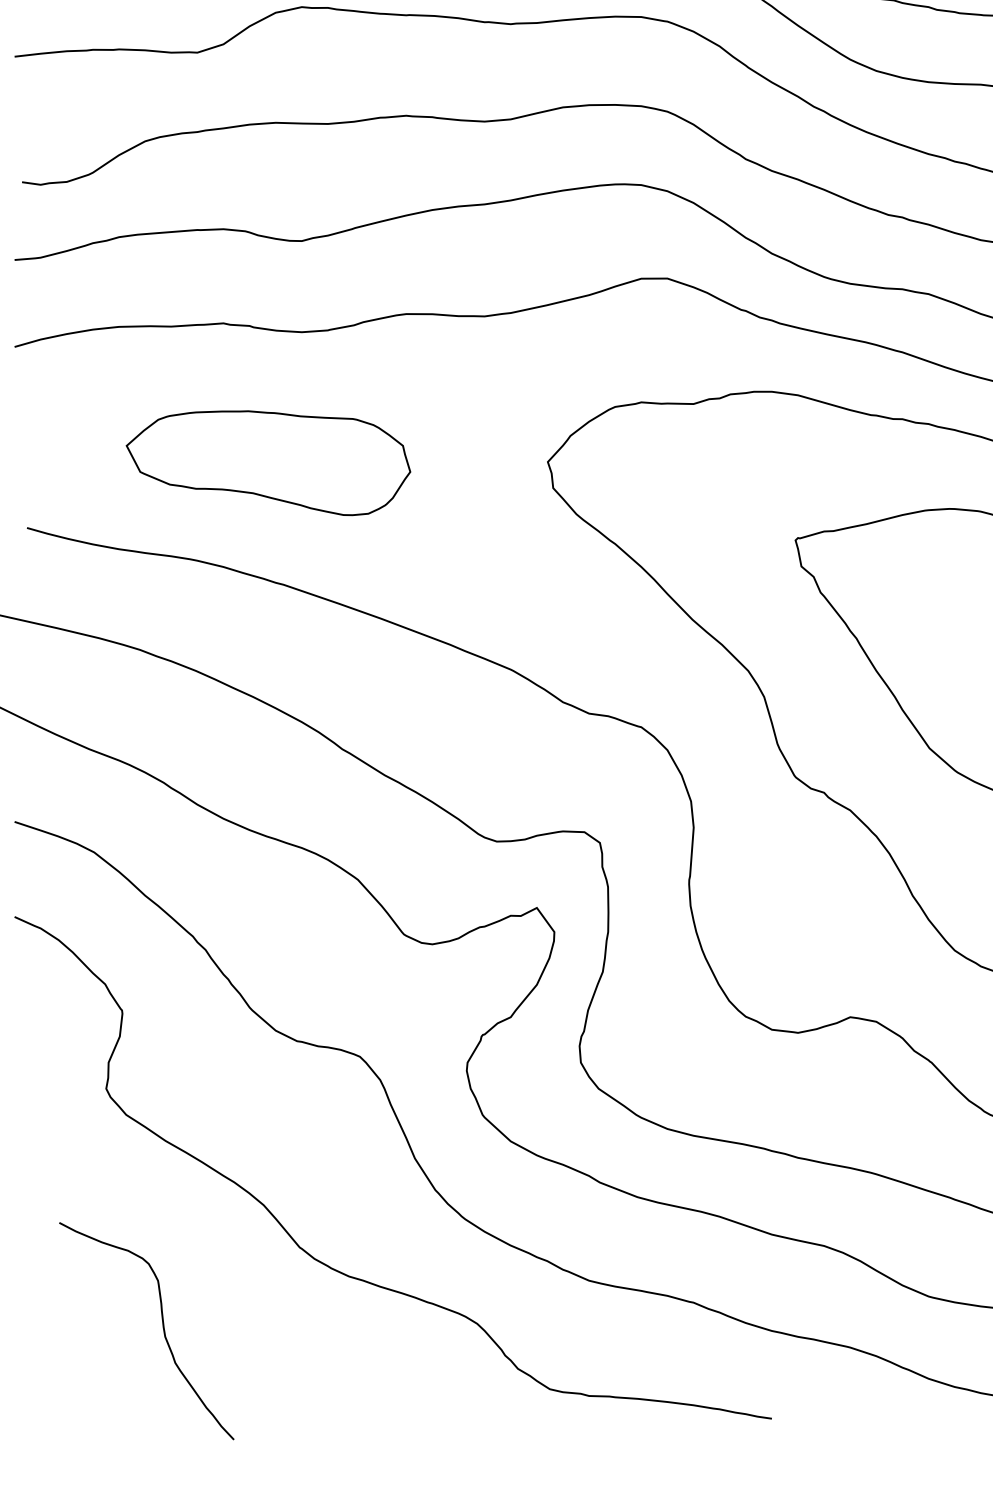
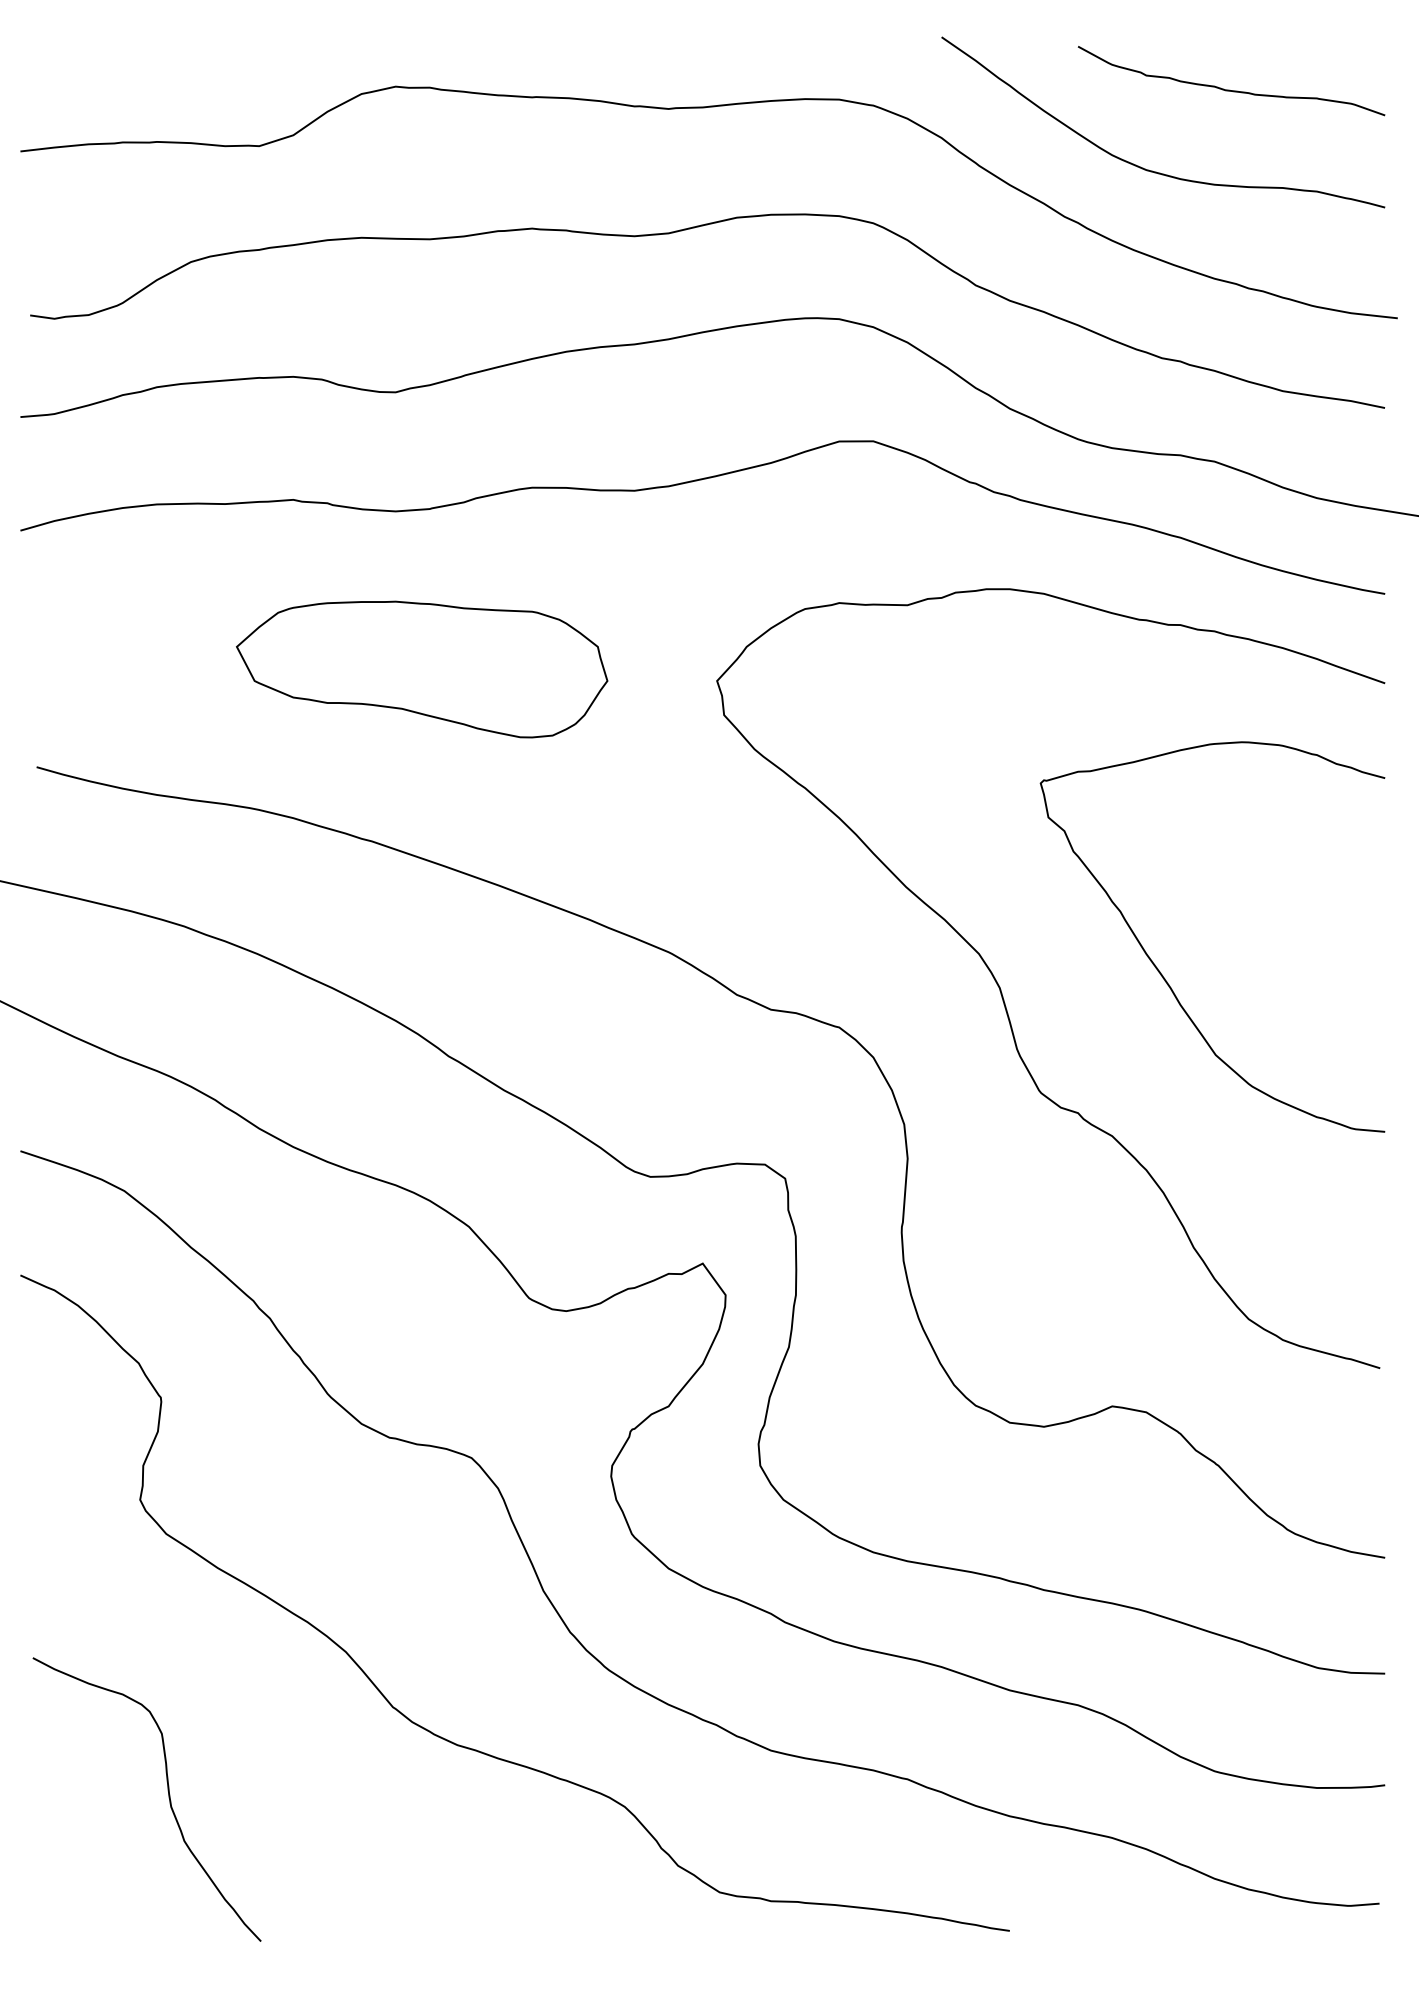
part: (268, 463) -> (422, 669), moved
curve: (163, 1330) -> (168, 1798), moved

